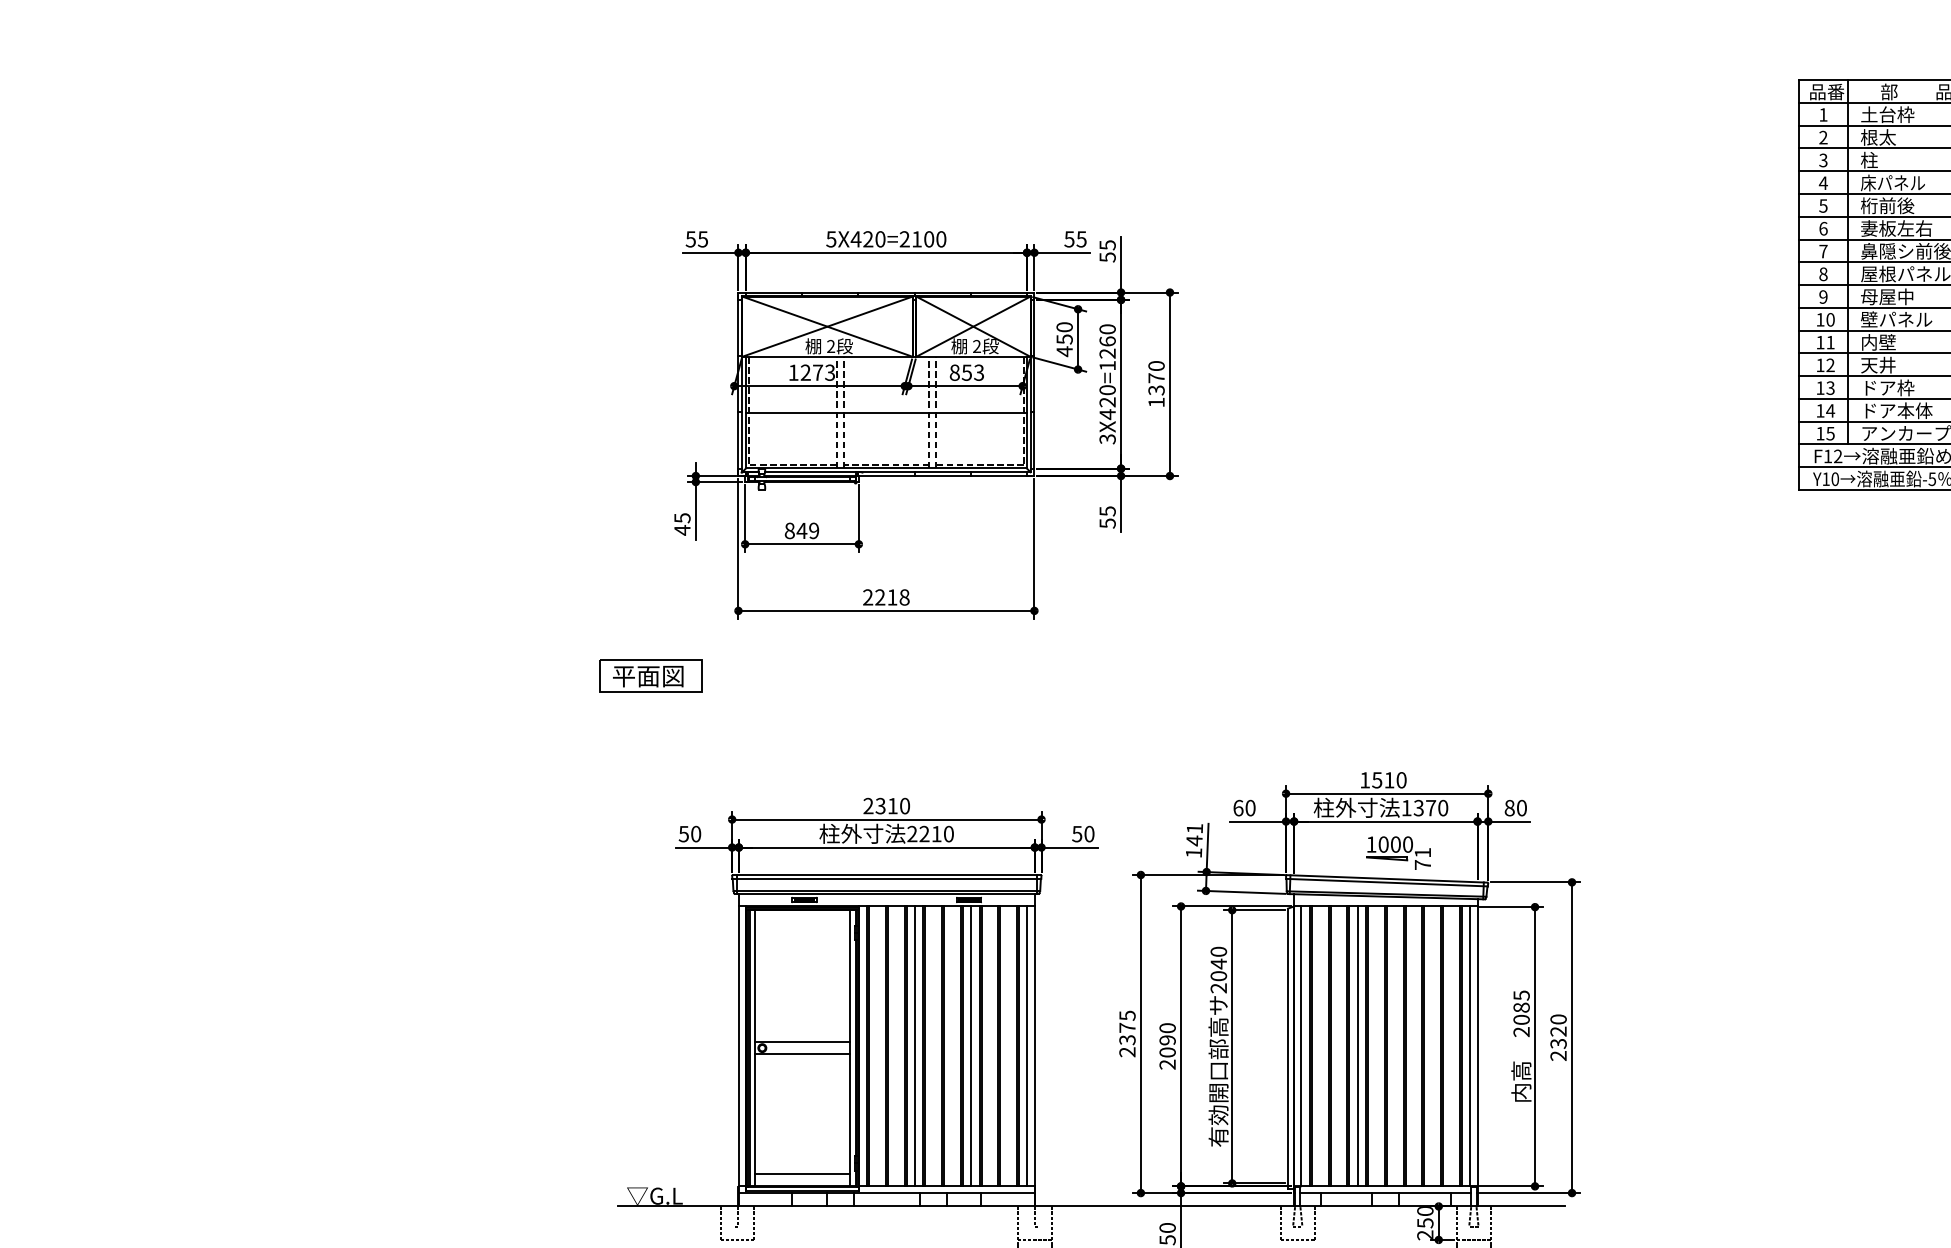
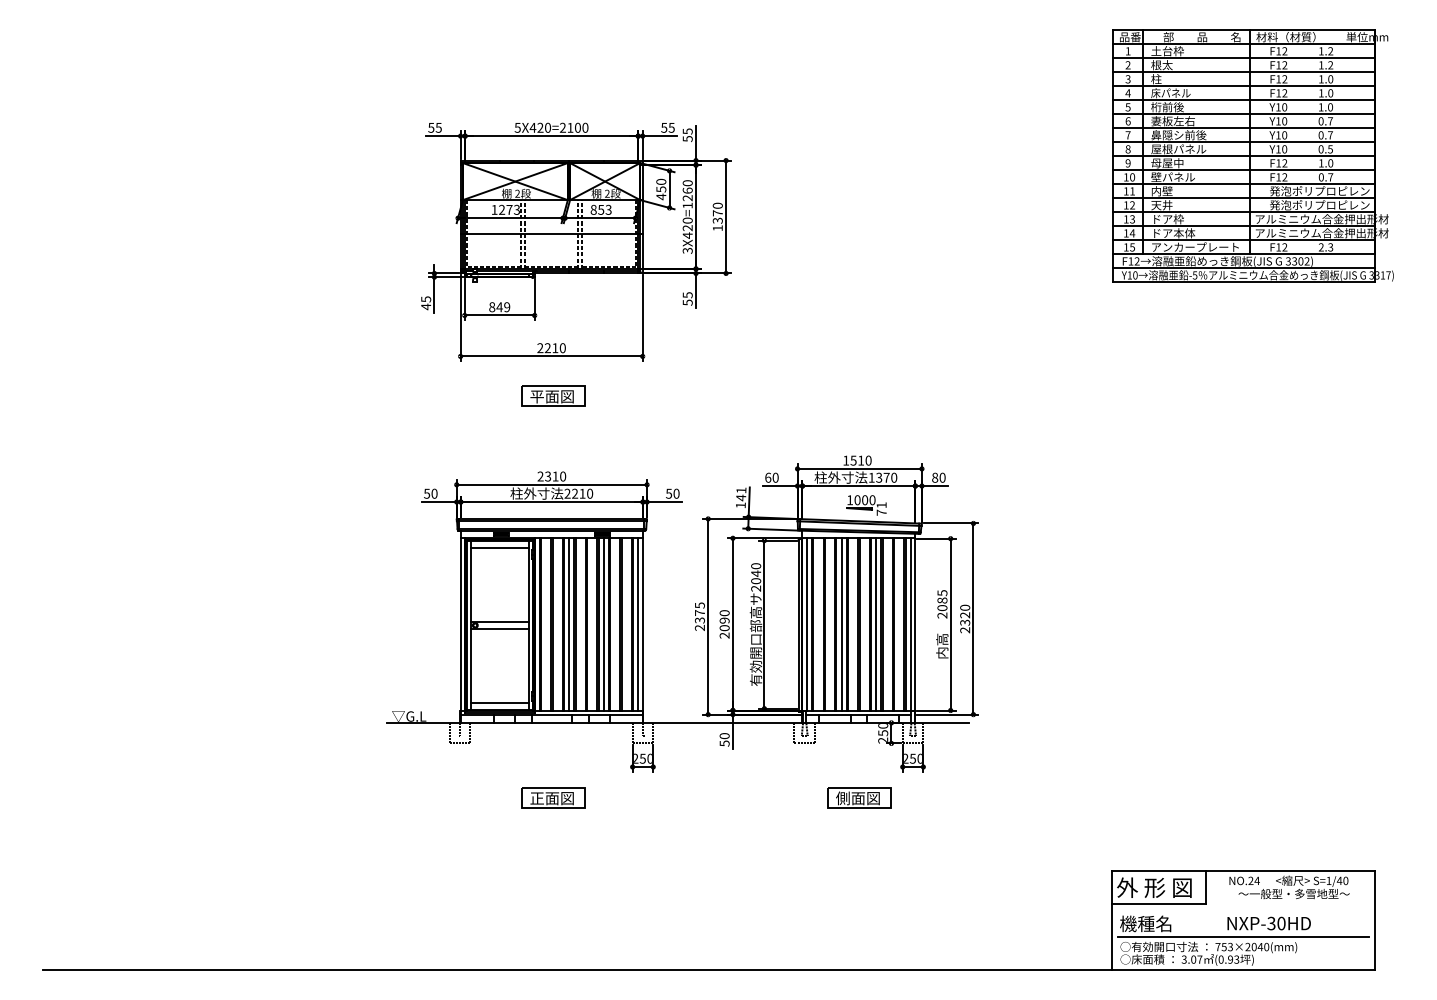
text: (904, 596) -> (562, 347), 2218 -> 2210
part: (650, 674) -> (553, 395), moved
line: (801, 923) -> (499, 548), added
line: (1414, 1046) -> (876, 624), added

